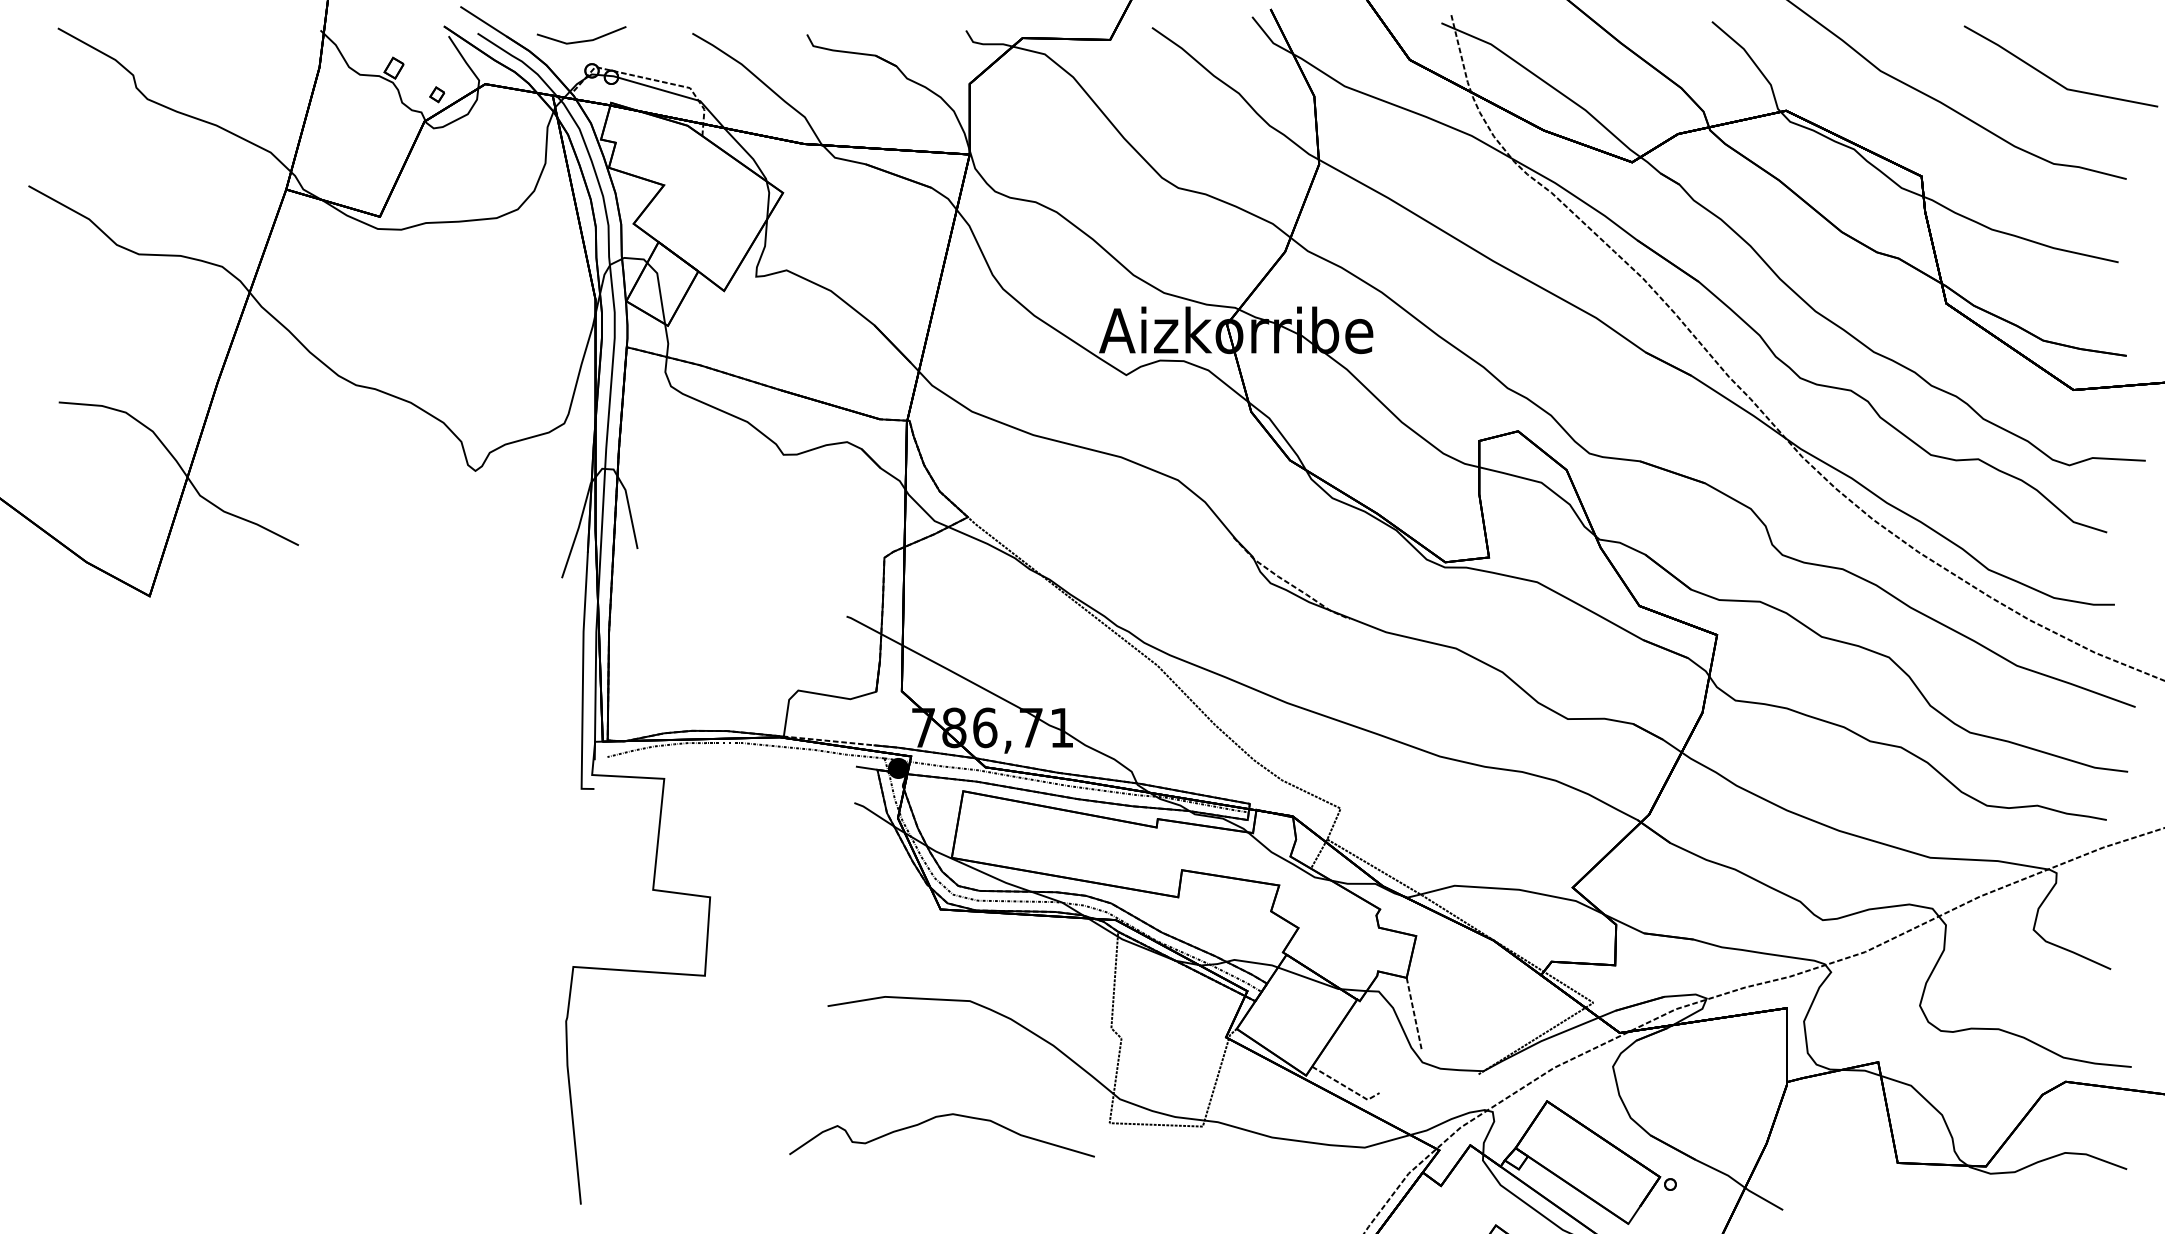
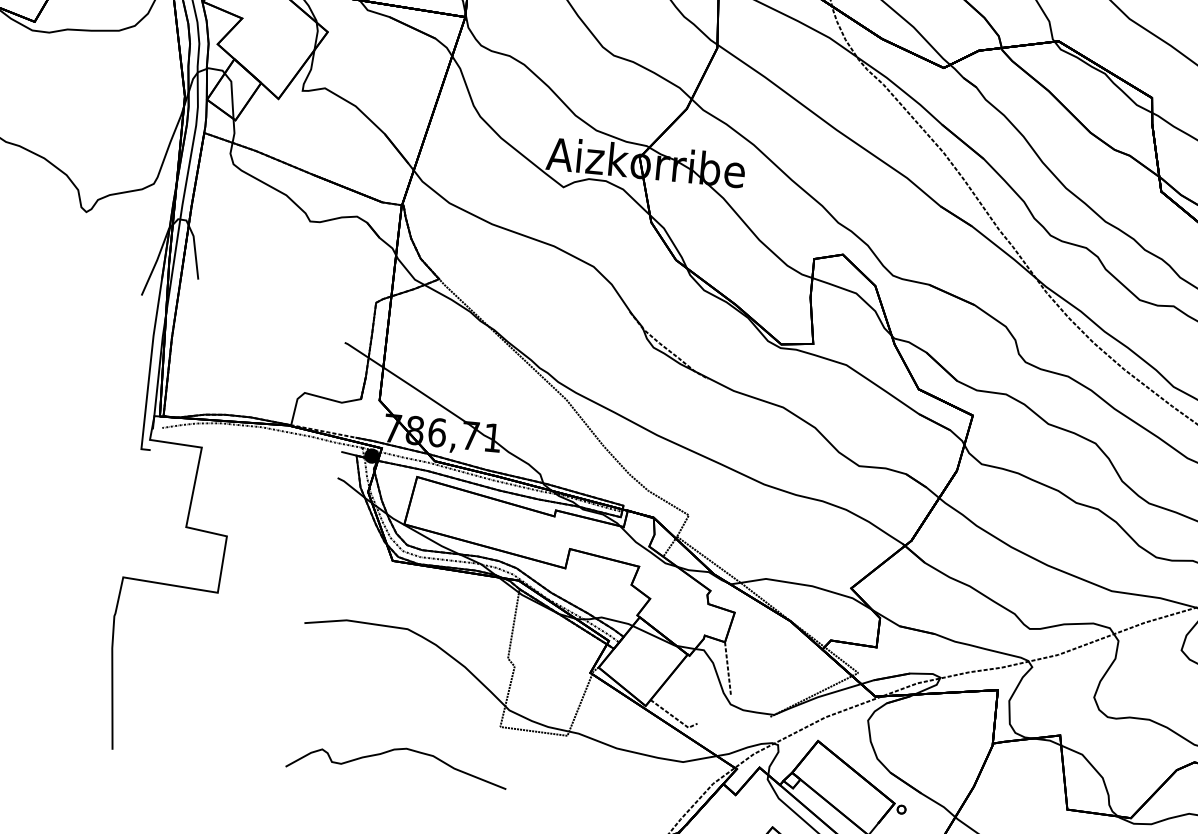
curve: (940, 1117) -> (397, 750), moved

